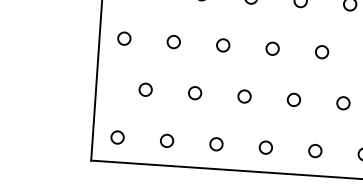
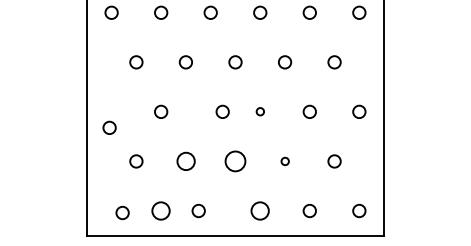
circle: (124, 38) -> (109, 127), moved
circle: (223, 45) -> (222, 111), moved
circle: (272, 48) -> (260, 111), size x0.6
circle: (194, 93) -> (185, 161), size x1.4
circle: (244, 96) -> (235, 161), size x1.6
circle: (294, 100) -> (285, 161), size x0.6
circle: (117, 137) -> (122, 212), moved
circle: (167, 140) -> (161, 210), size x1.4
circle: (216, 143) -> (198, 210), moved
circle: (266, 147) -> (260, 210), size x1.4

